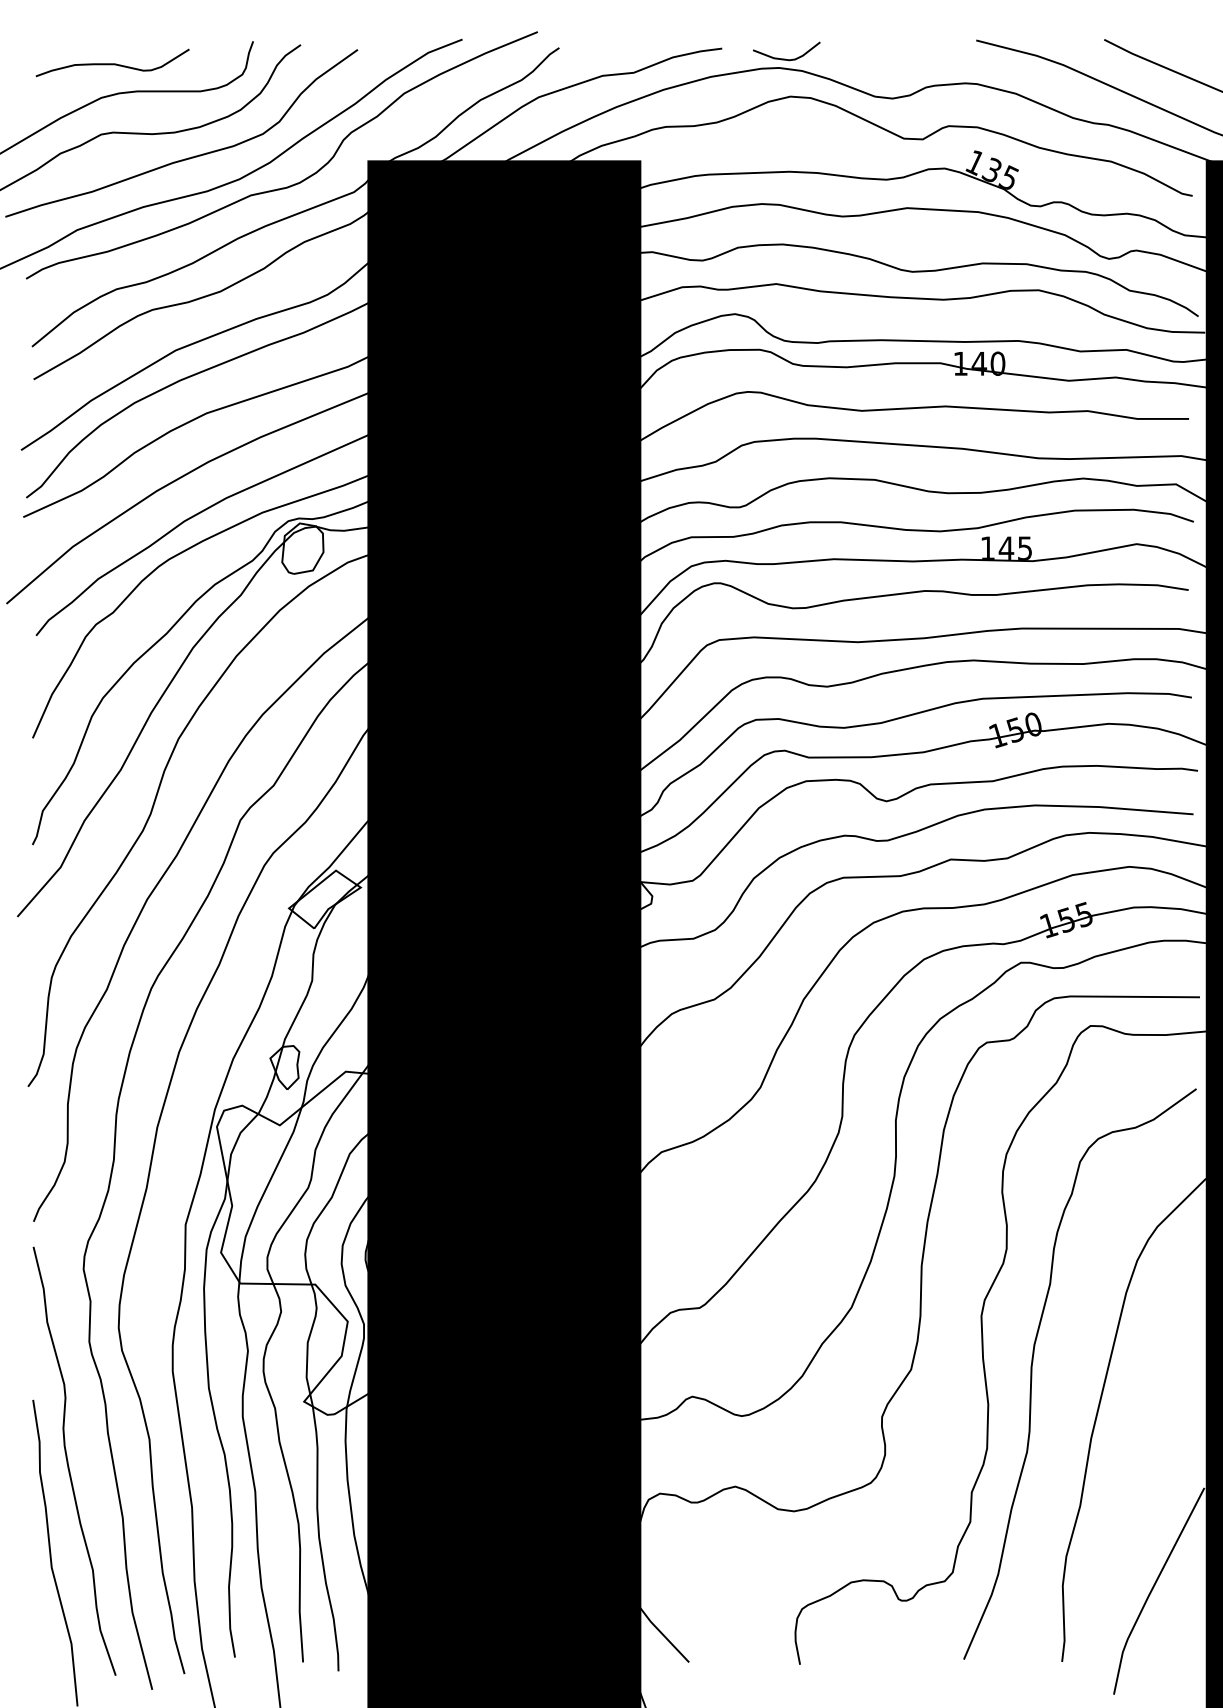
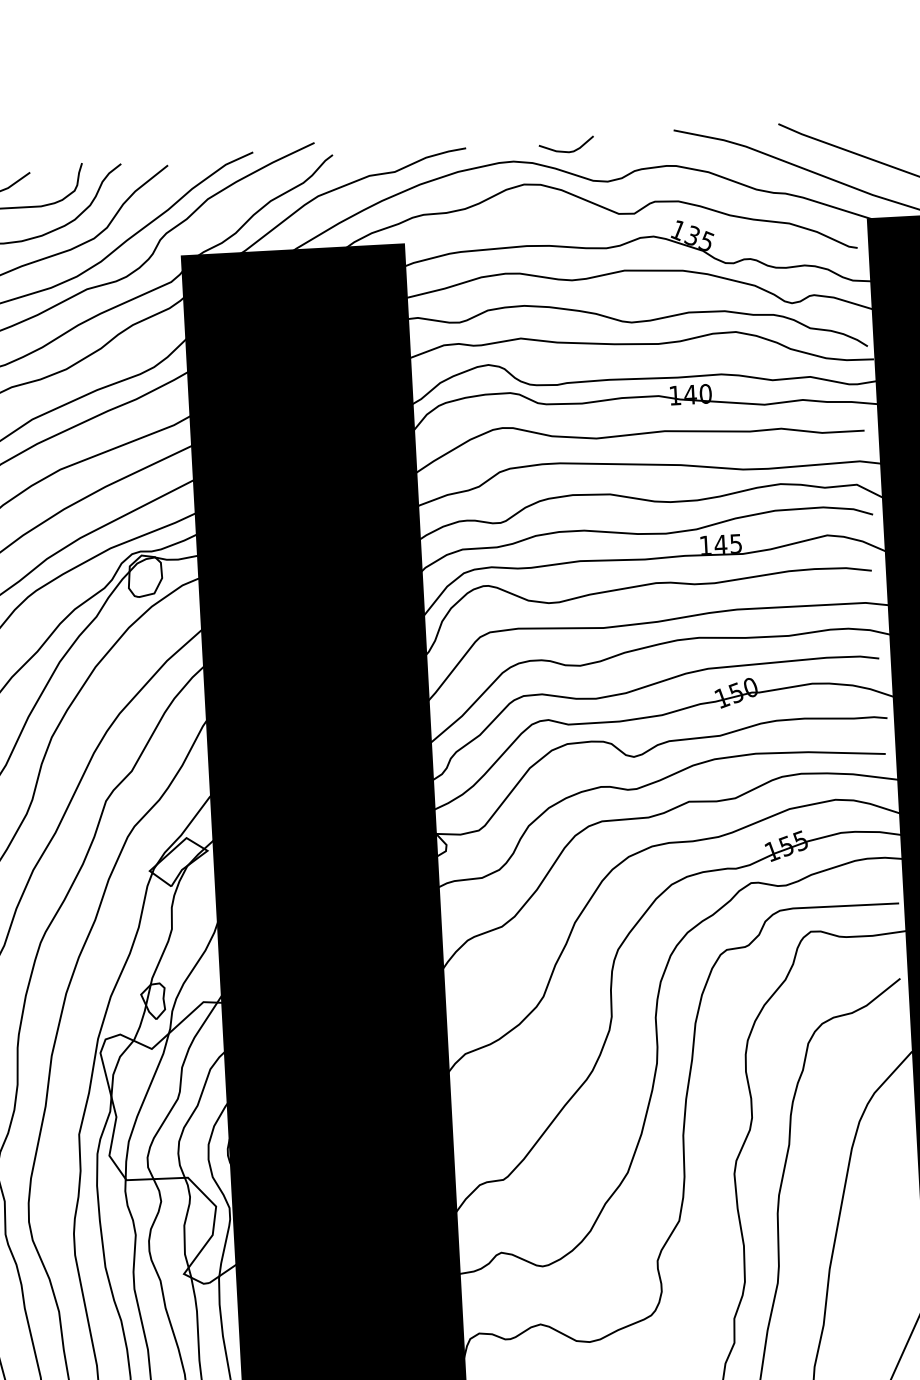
curve: (785, 58) -> (565, 151), moved

